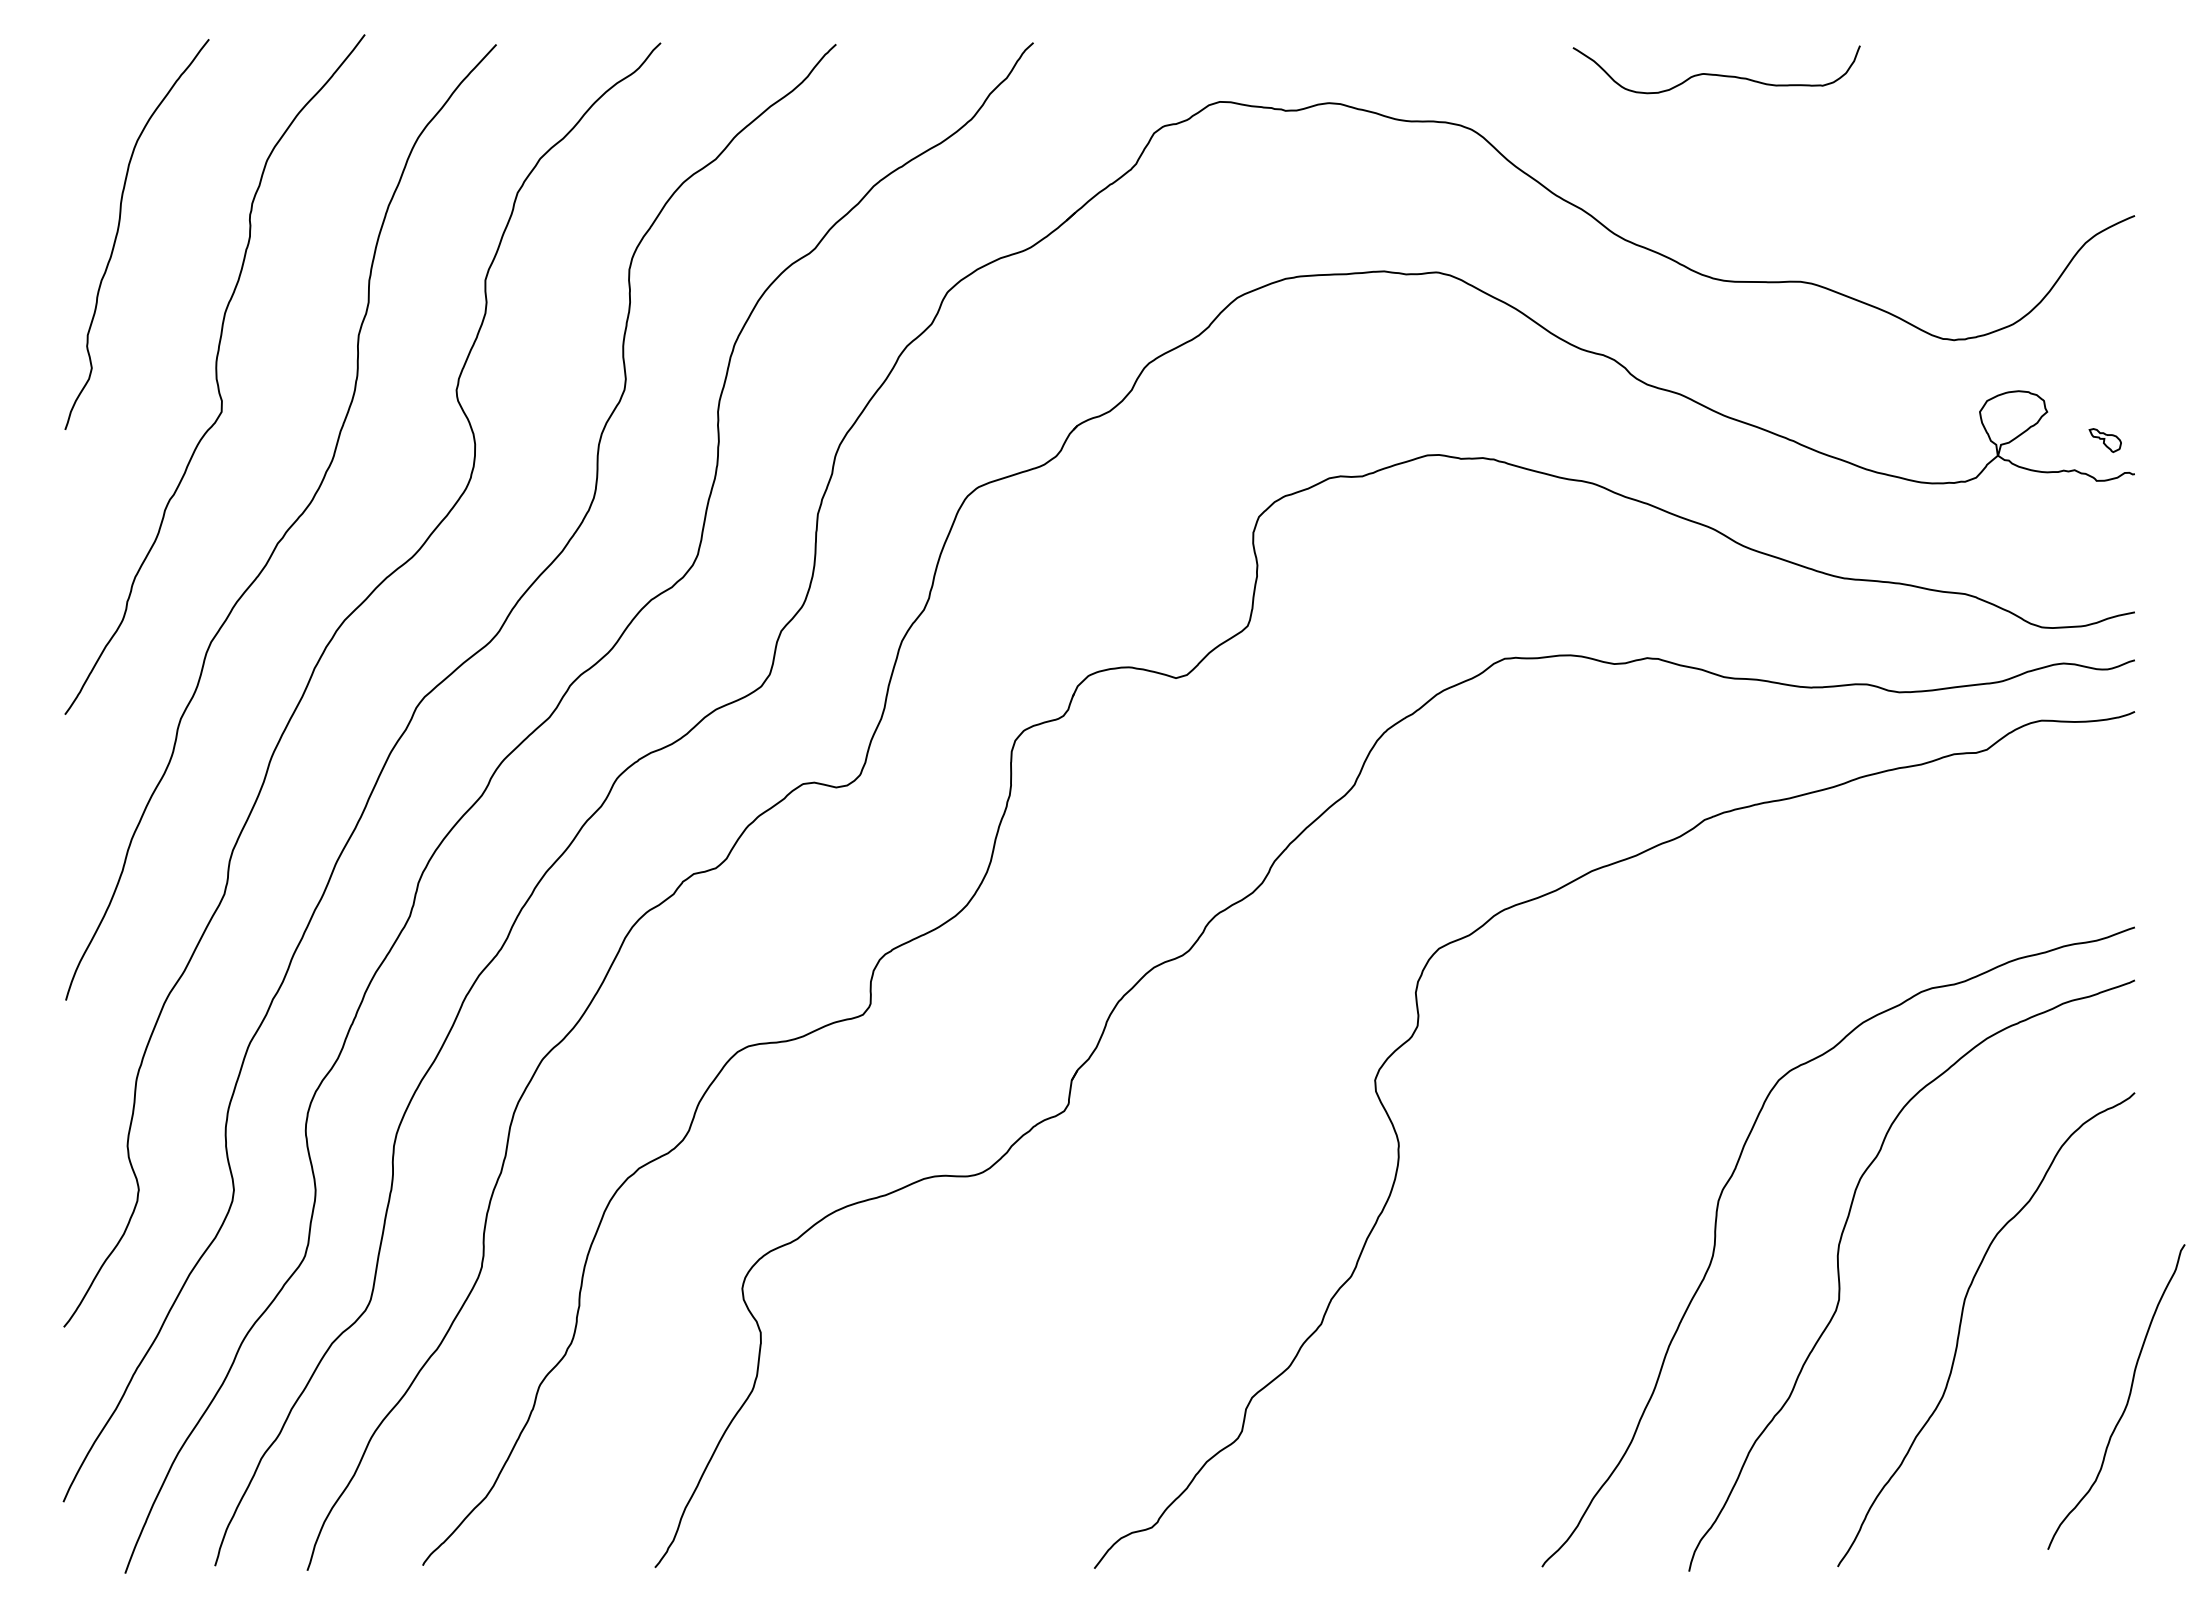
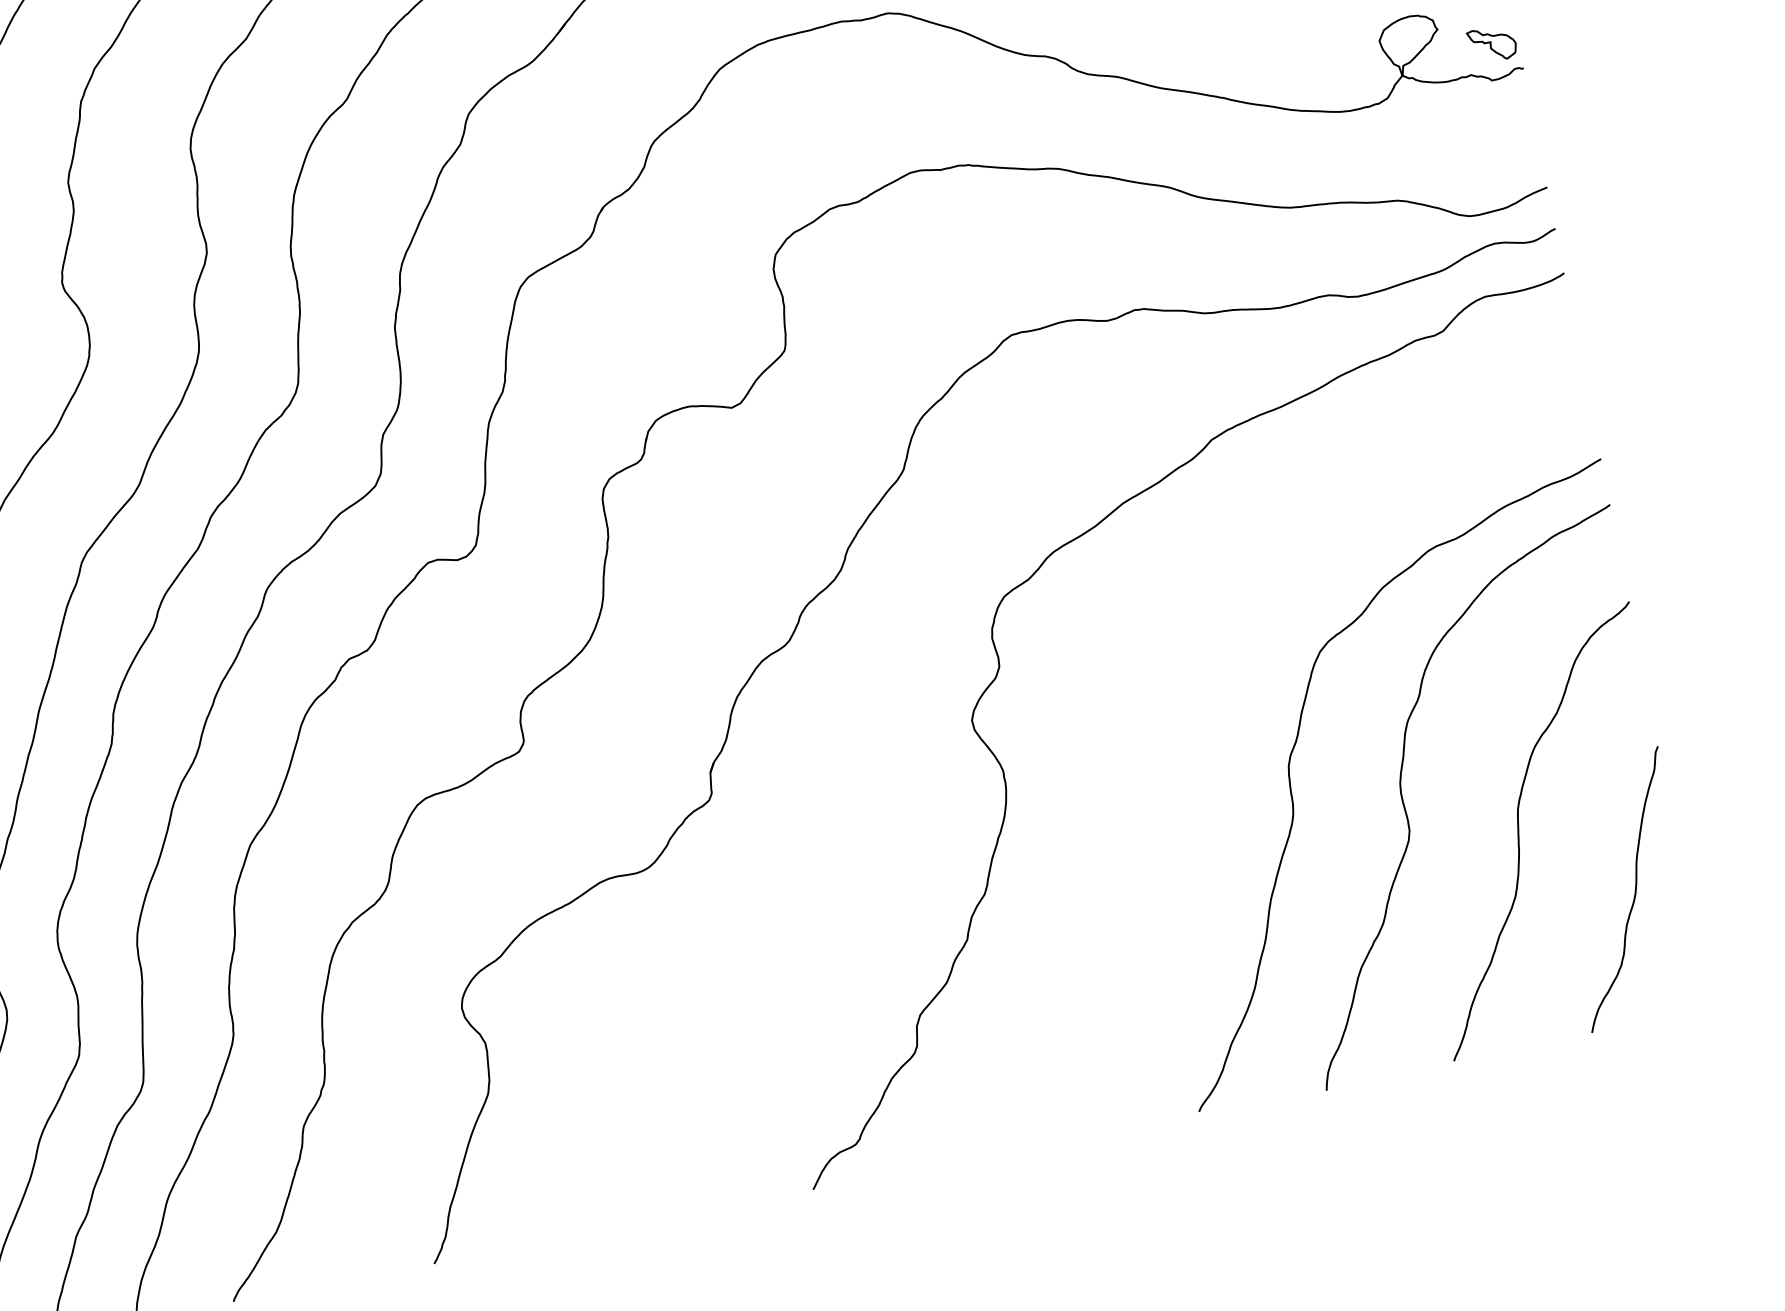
part: (2105, 440) -> (1492, 44), size x1.67
curve: (2127, 1398) -> (1634, 888), moved

